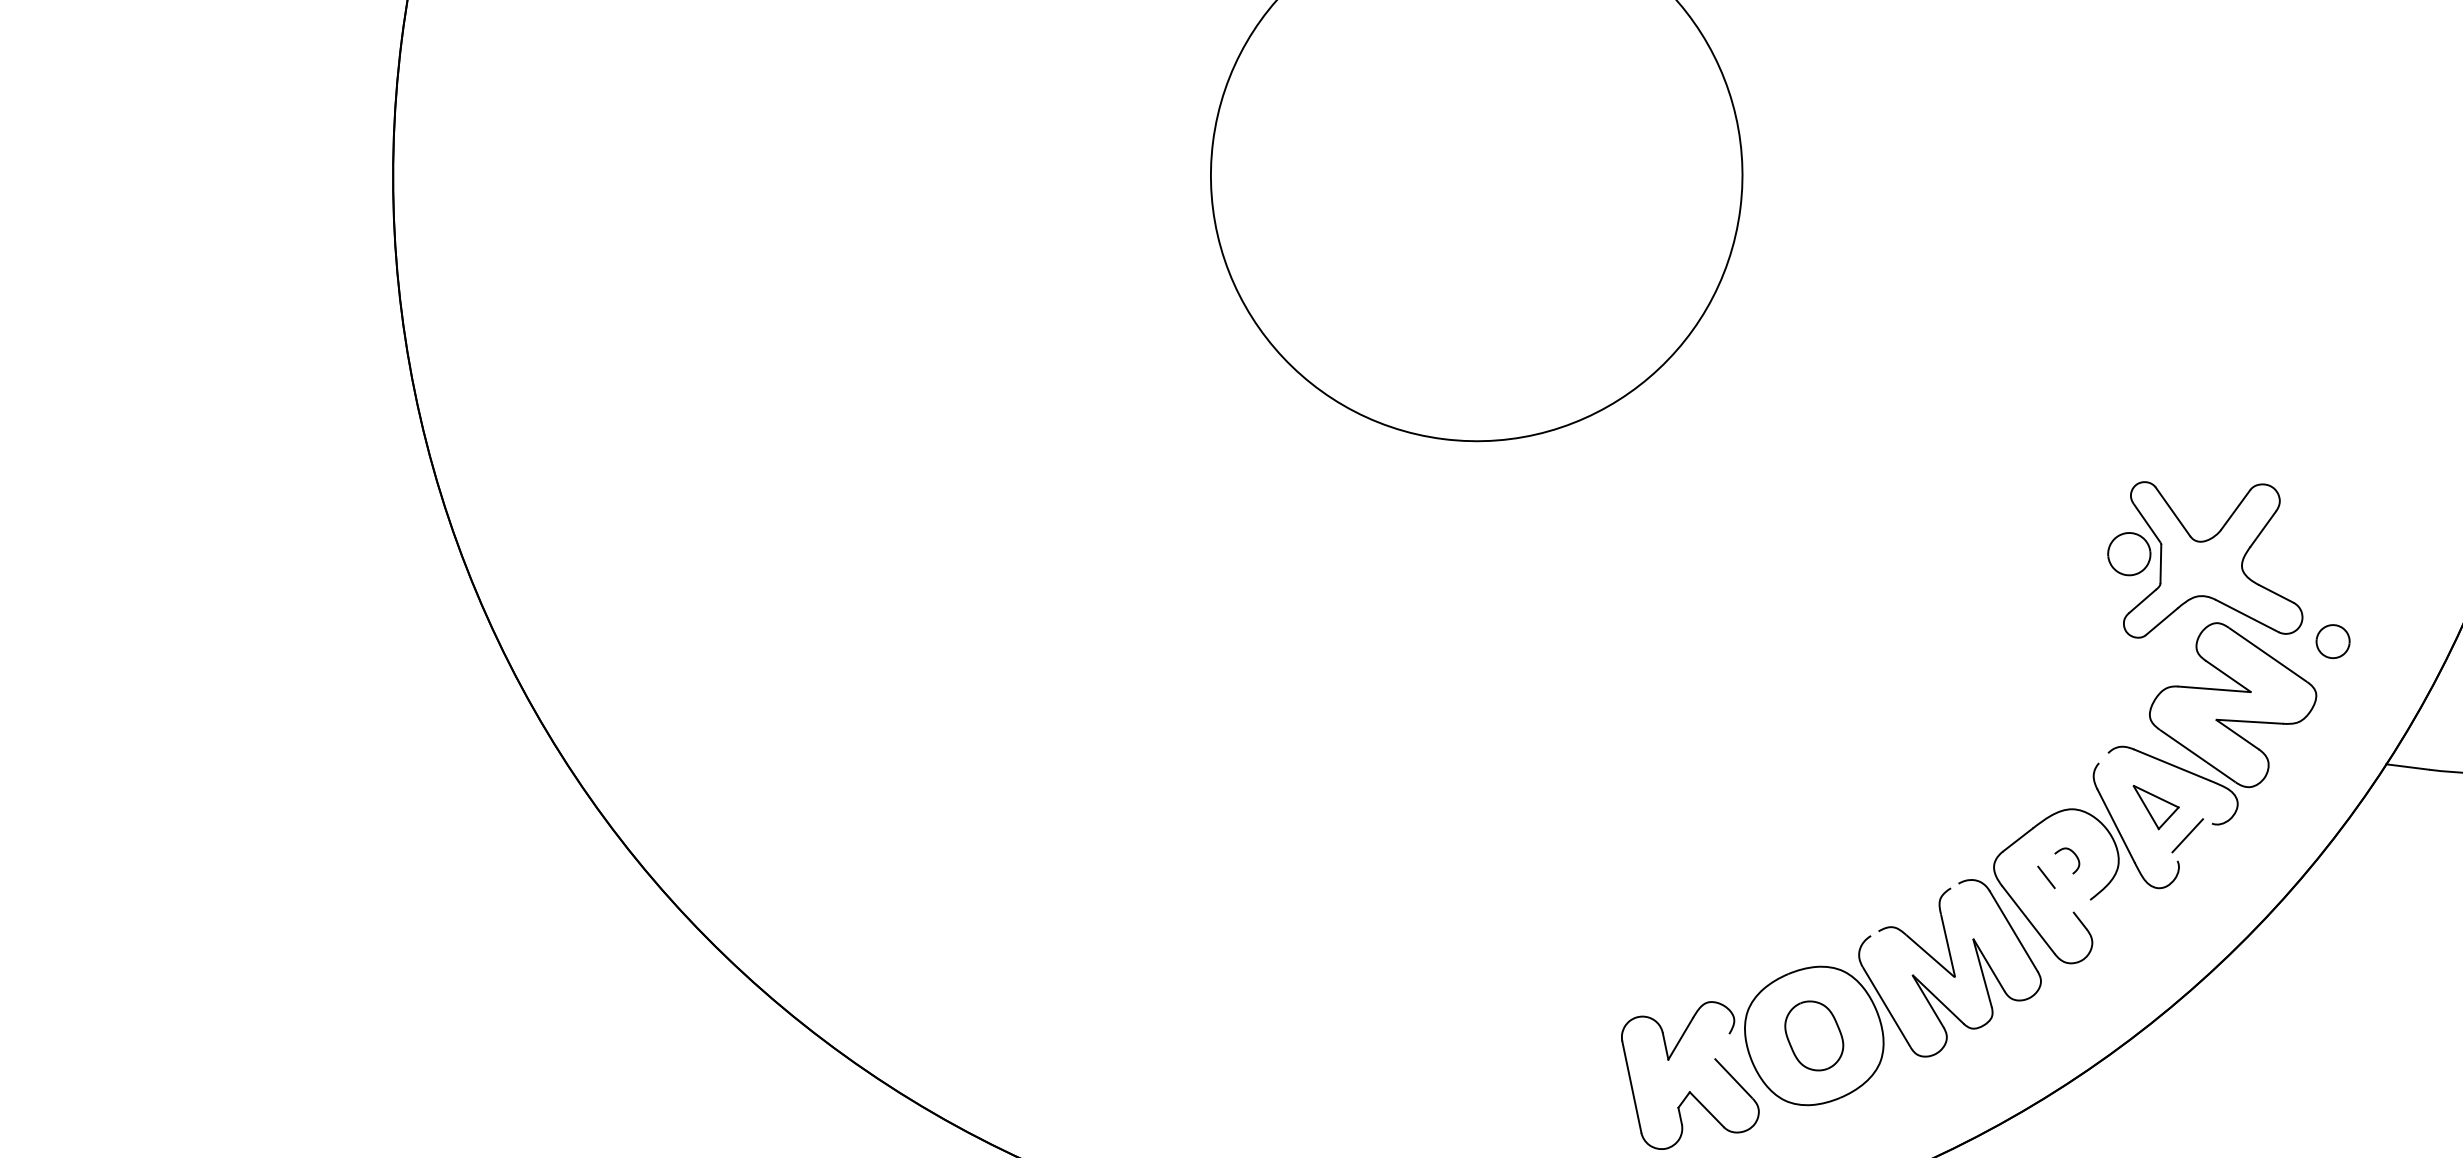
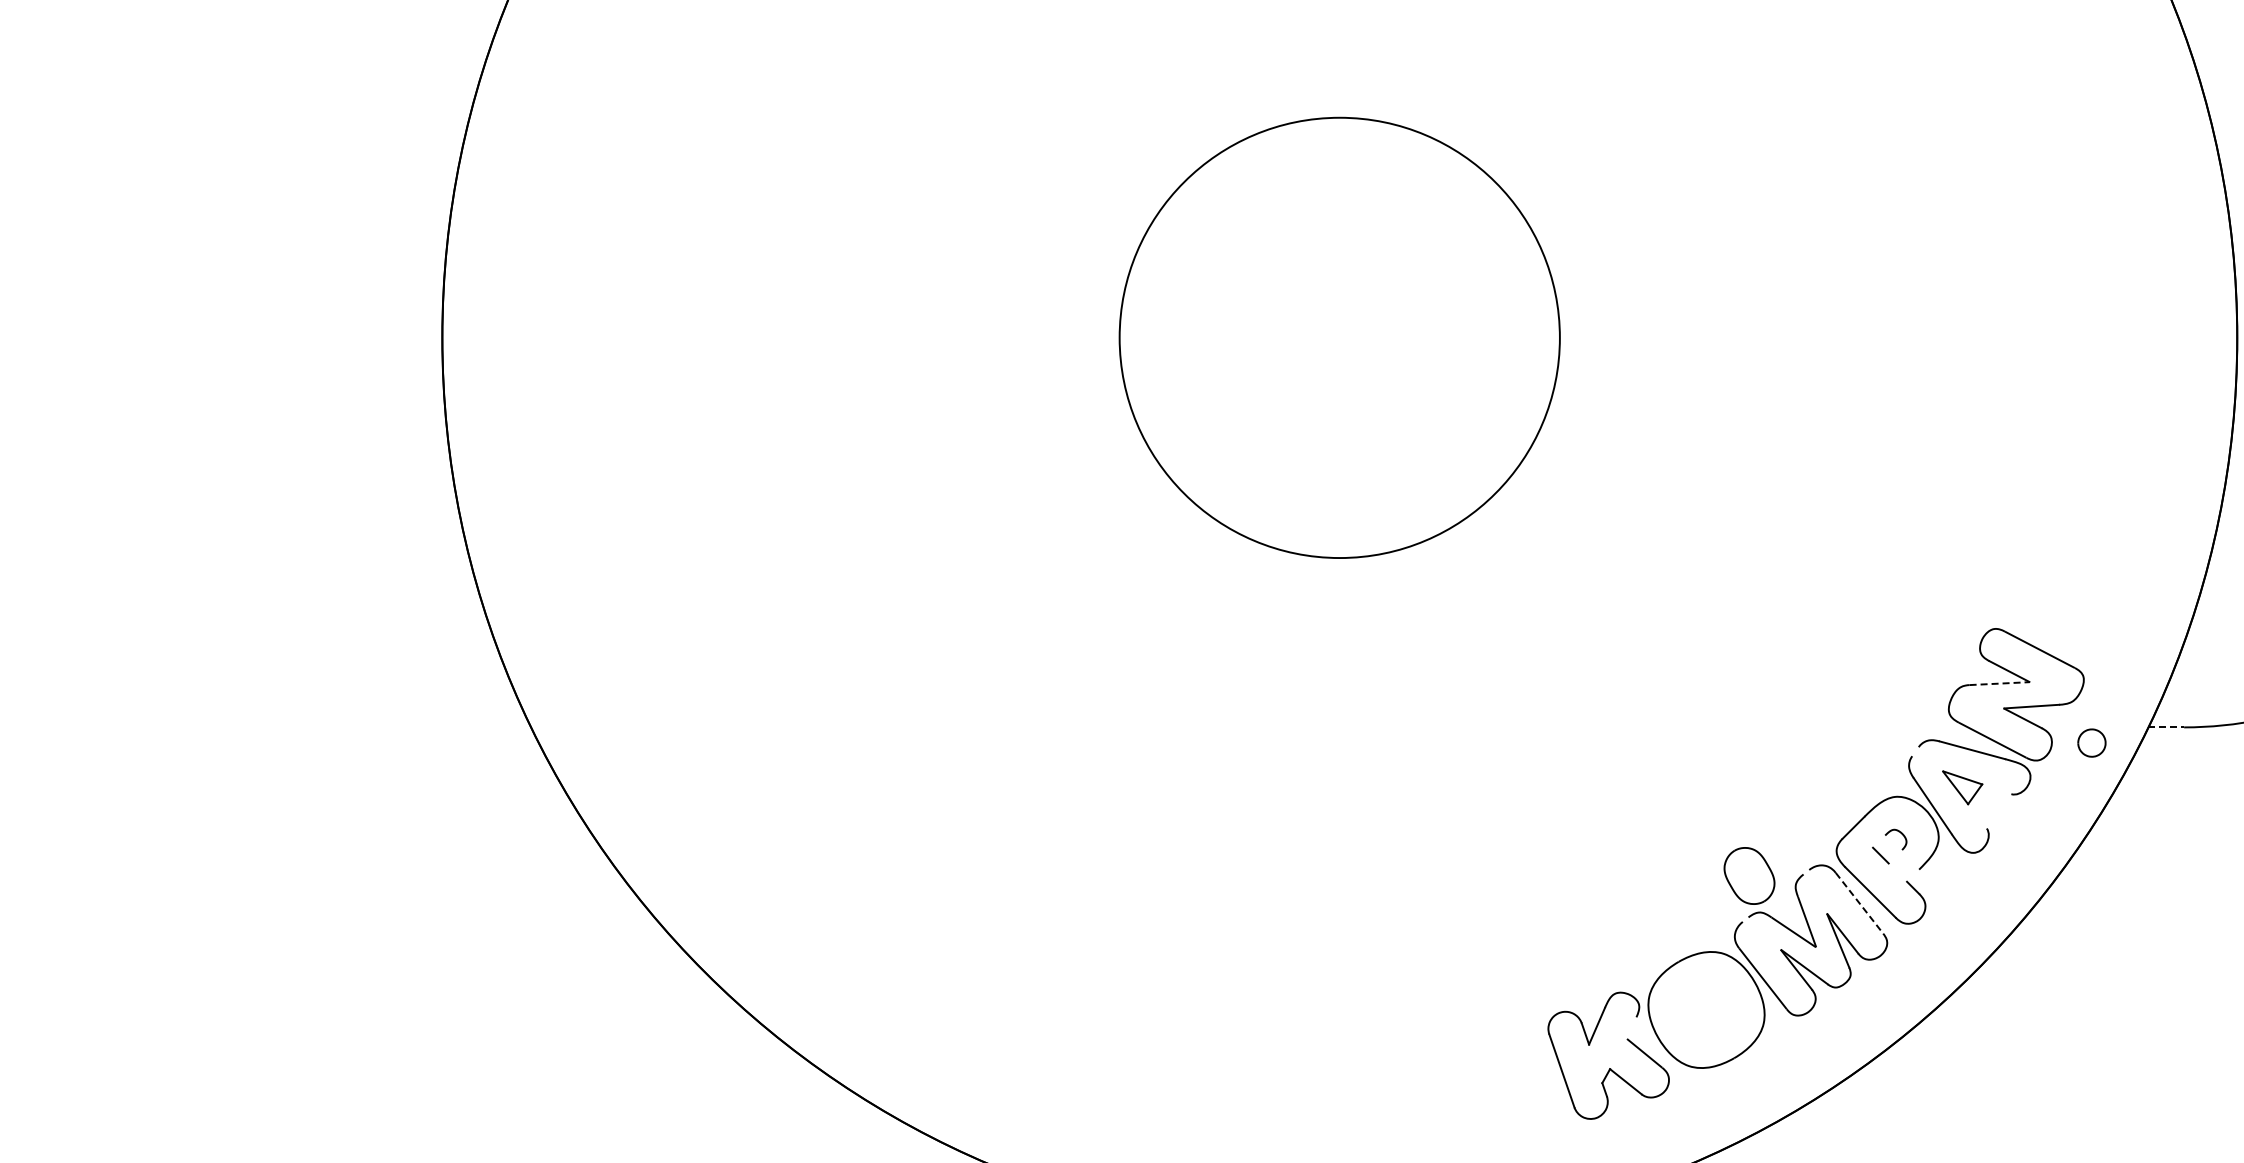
part: (2208, 561) -> (1981, 579), removed
part: (2332, 640) -> (2091, 742), moved
line: (2214, 689) -> (1999, 683), solid -> dashed
line: (2407, 767) -> (2166, 727), solid -> dashed
line: (2187, 835) -> (1992, 806), removed
line: (2013, 931) -> (1859, 903), solid -> dashed
part: (1814, 1035) -> (1749, 875), moved

